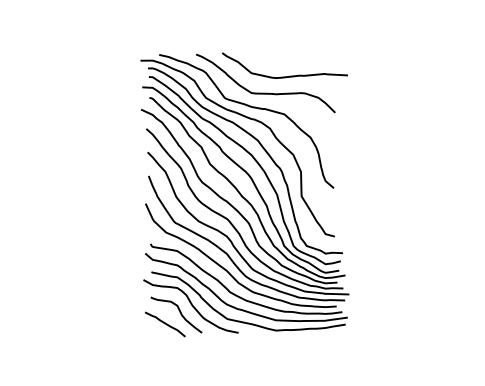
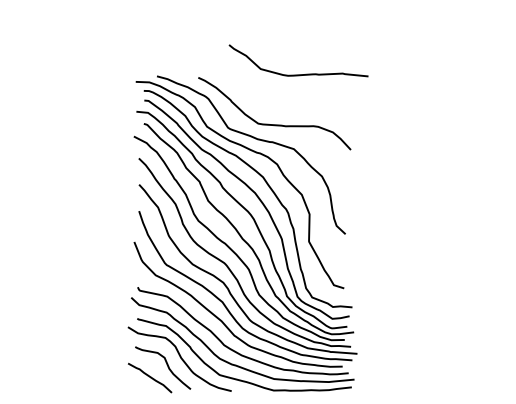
curve: (284, 76) -> (297, 74), moved

